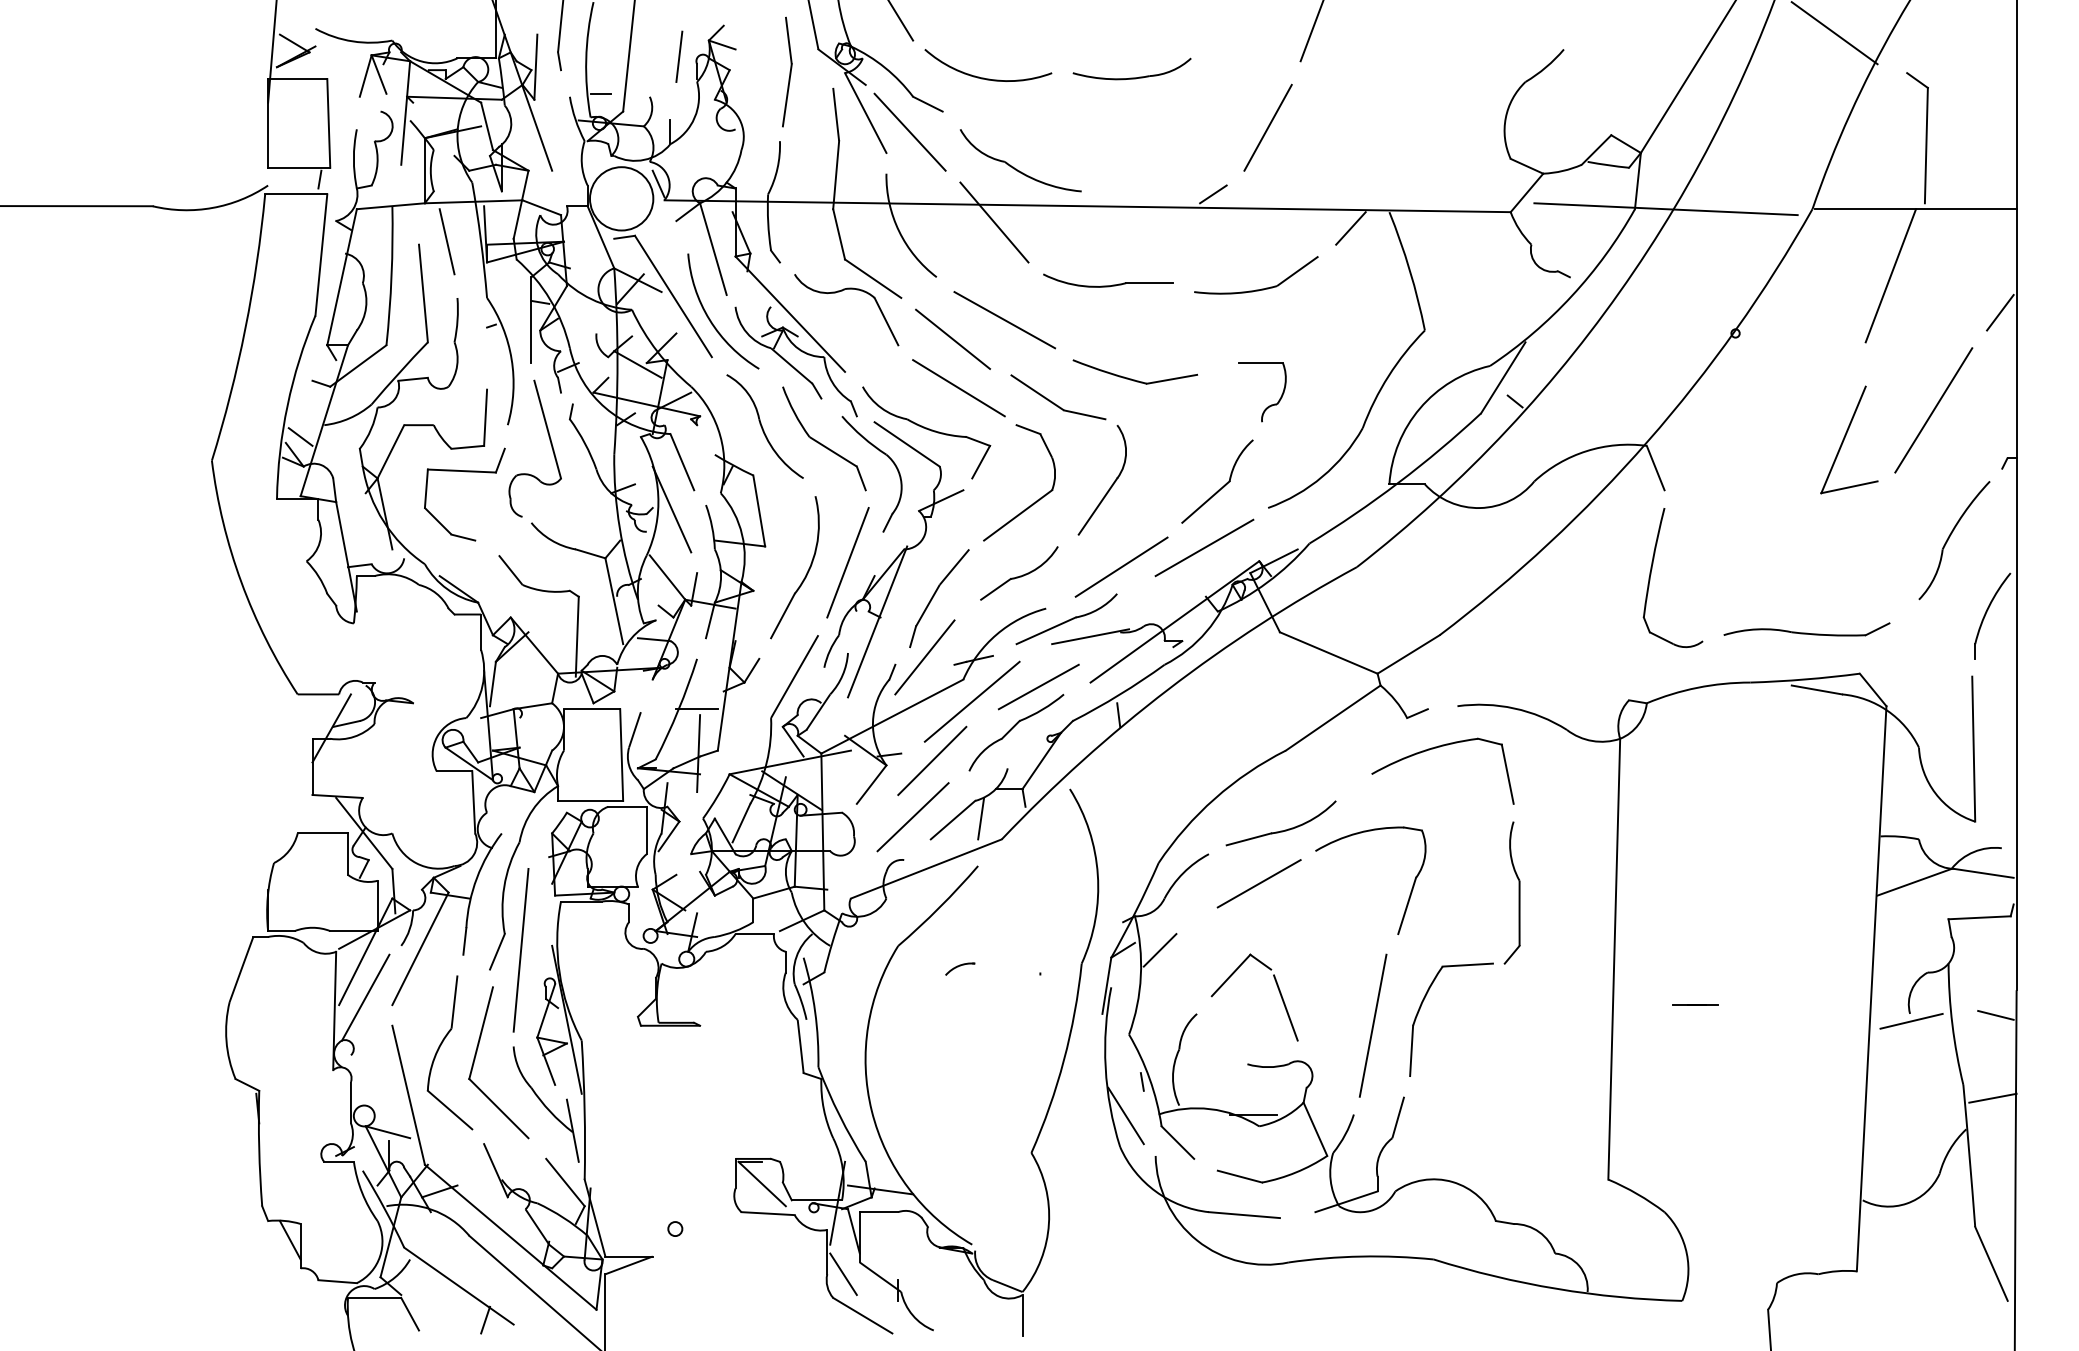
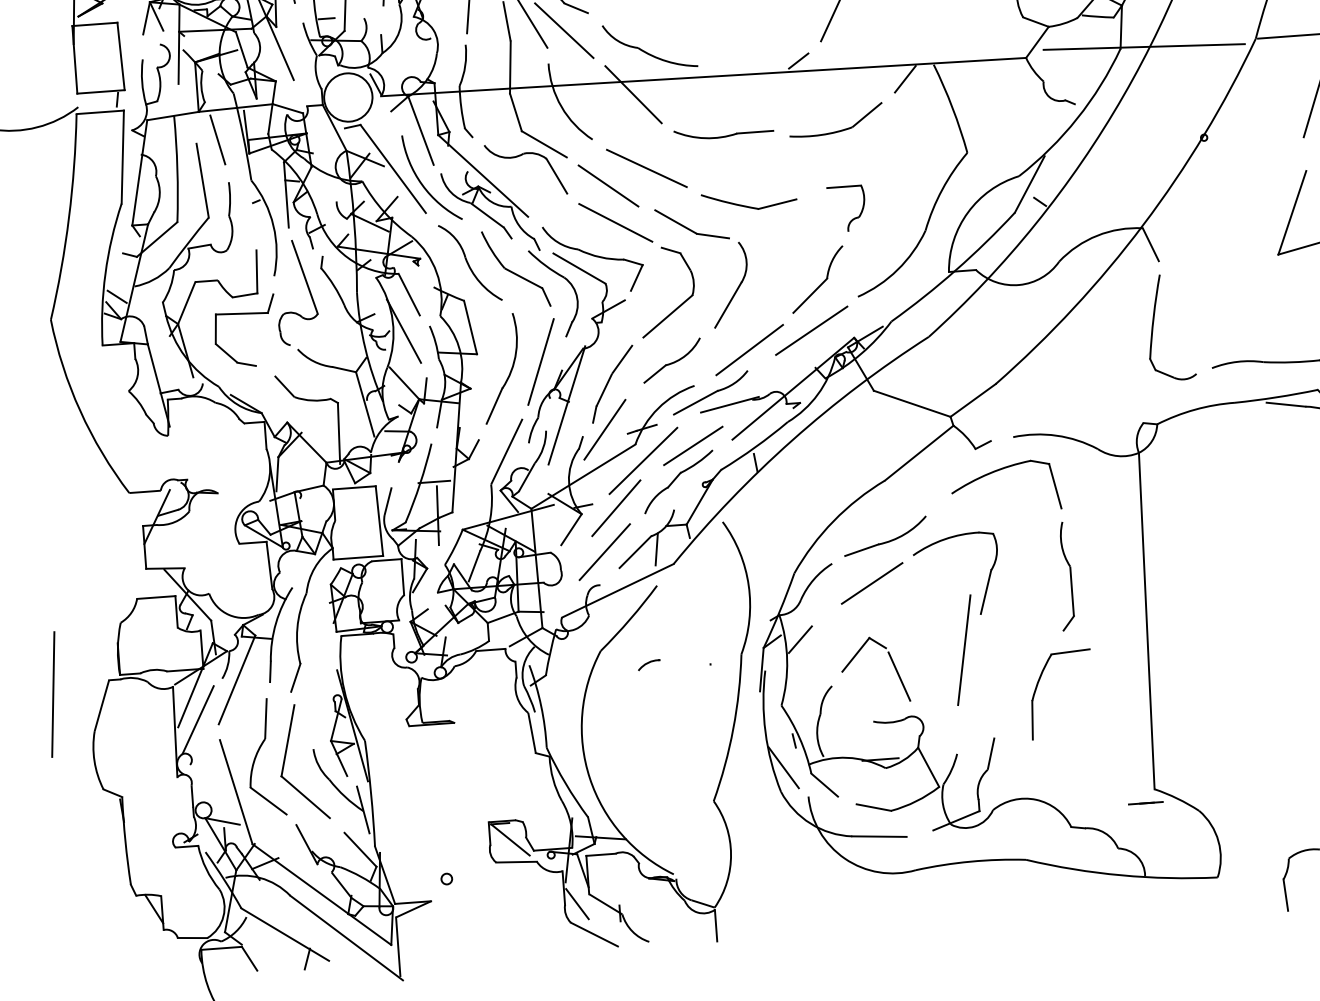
line: (520, 950) -> (52, 694), moved
line: (1695, 1004) -> (1145, 802), moved
part: (1421, 1007) -> (1037, 686), moved
line: (1372, 1025) -> (963, 650), moved

